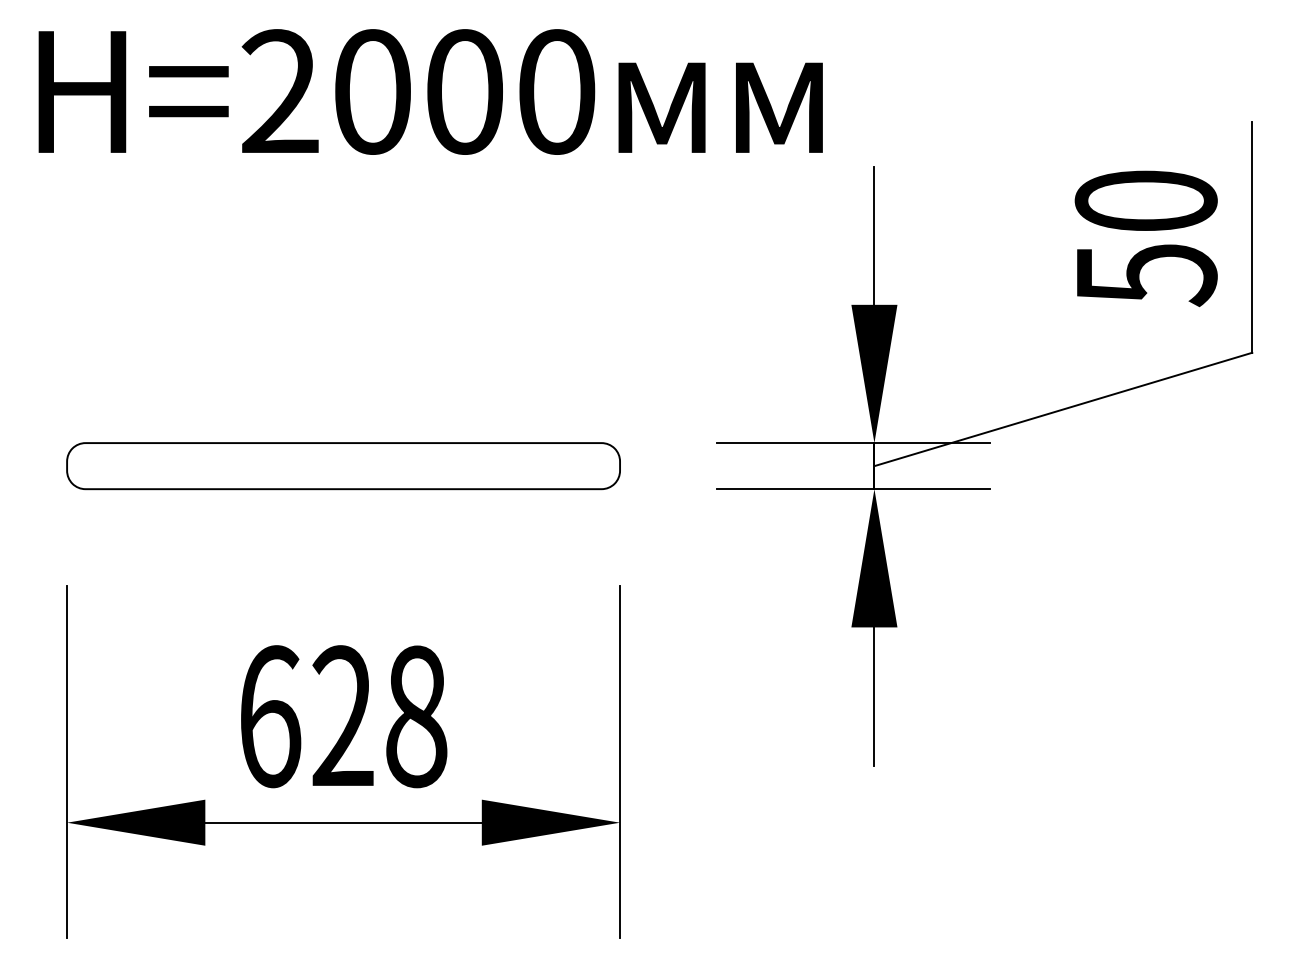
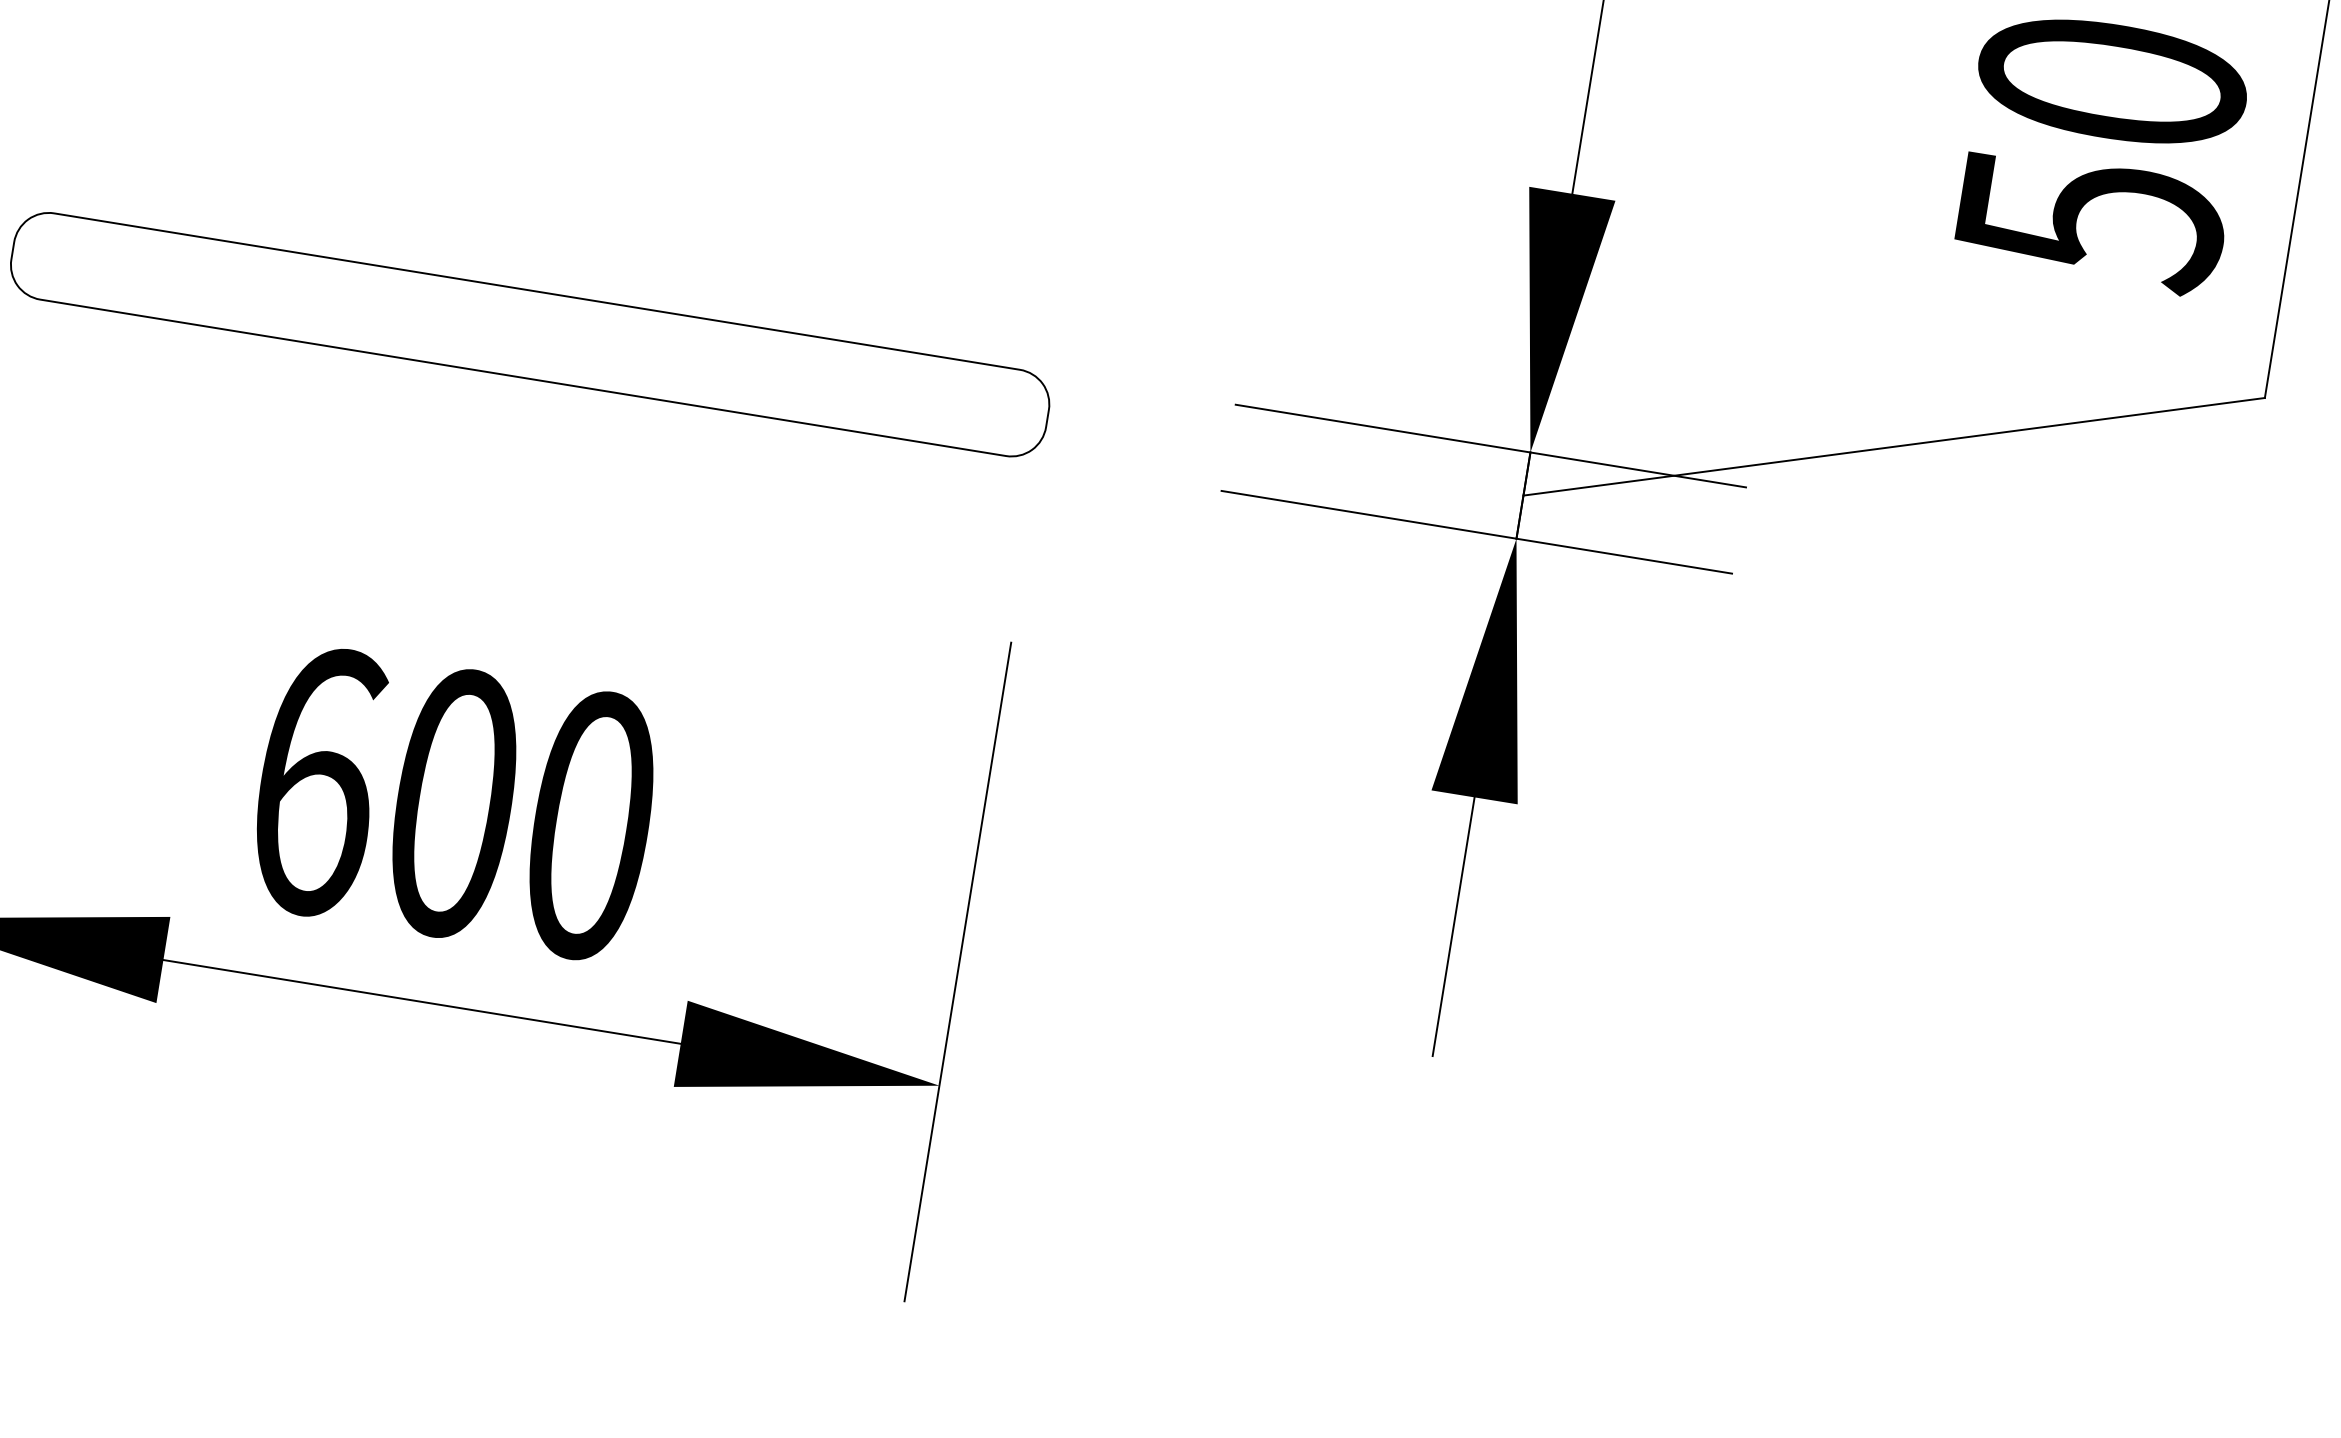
text: (379, 716) -> (521, 814), 628 -> 600

